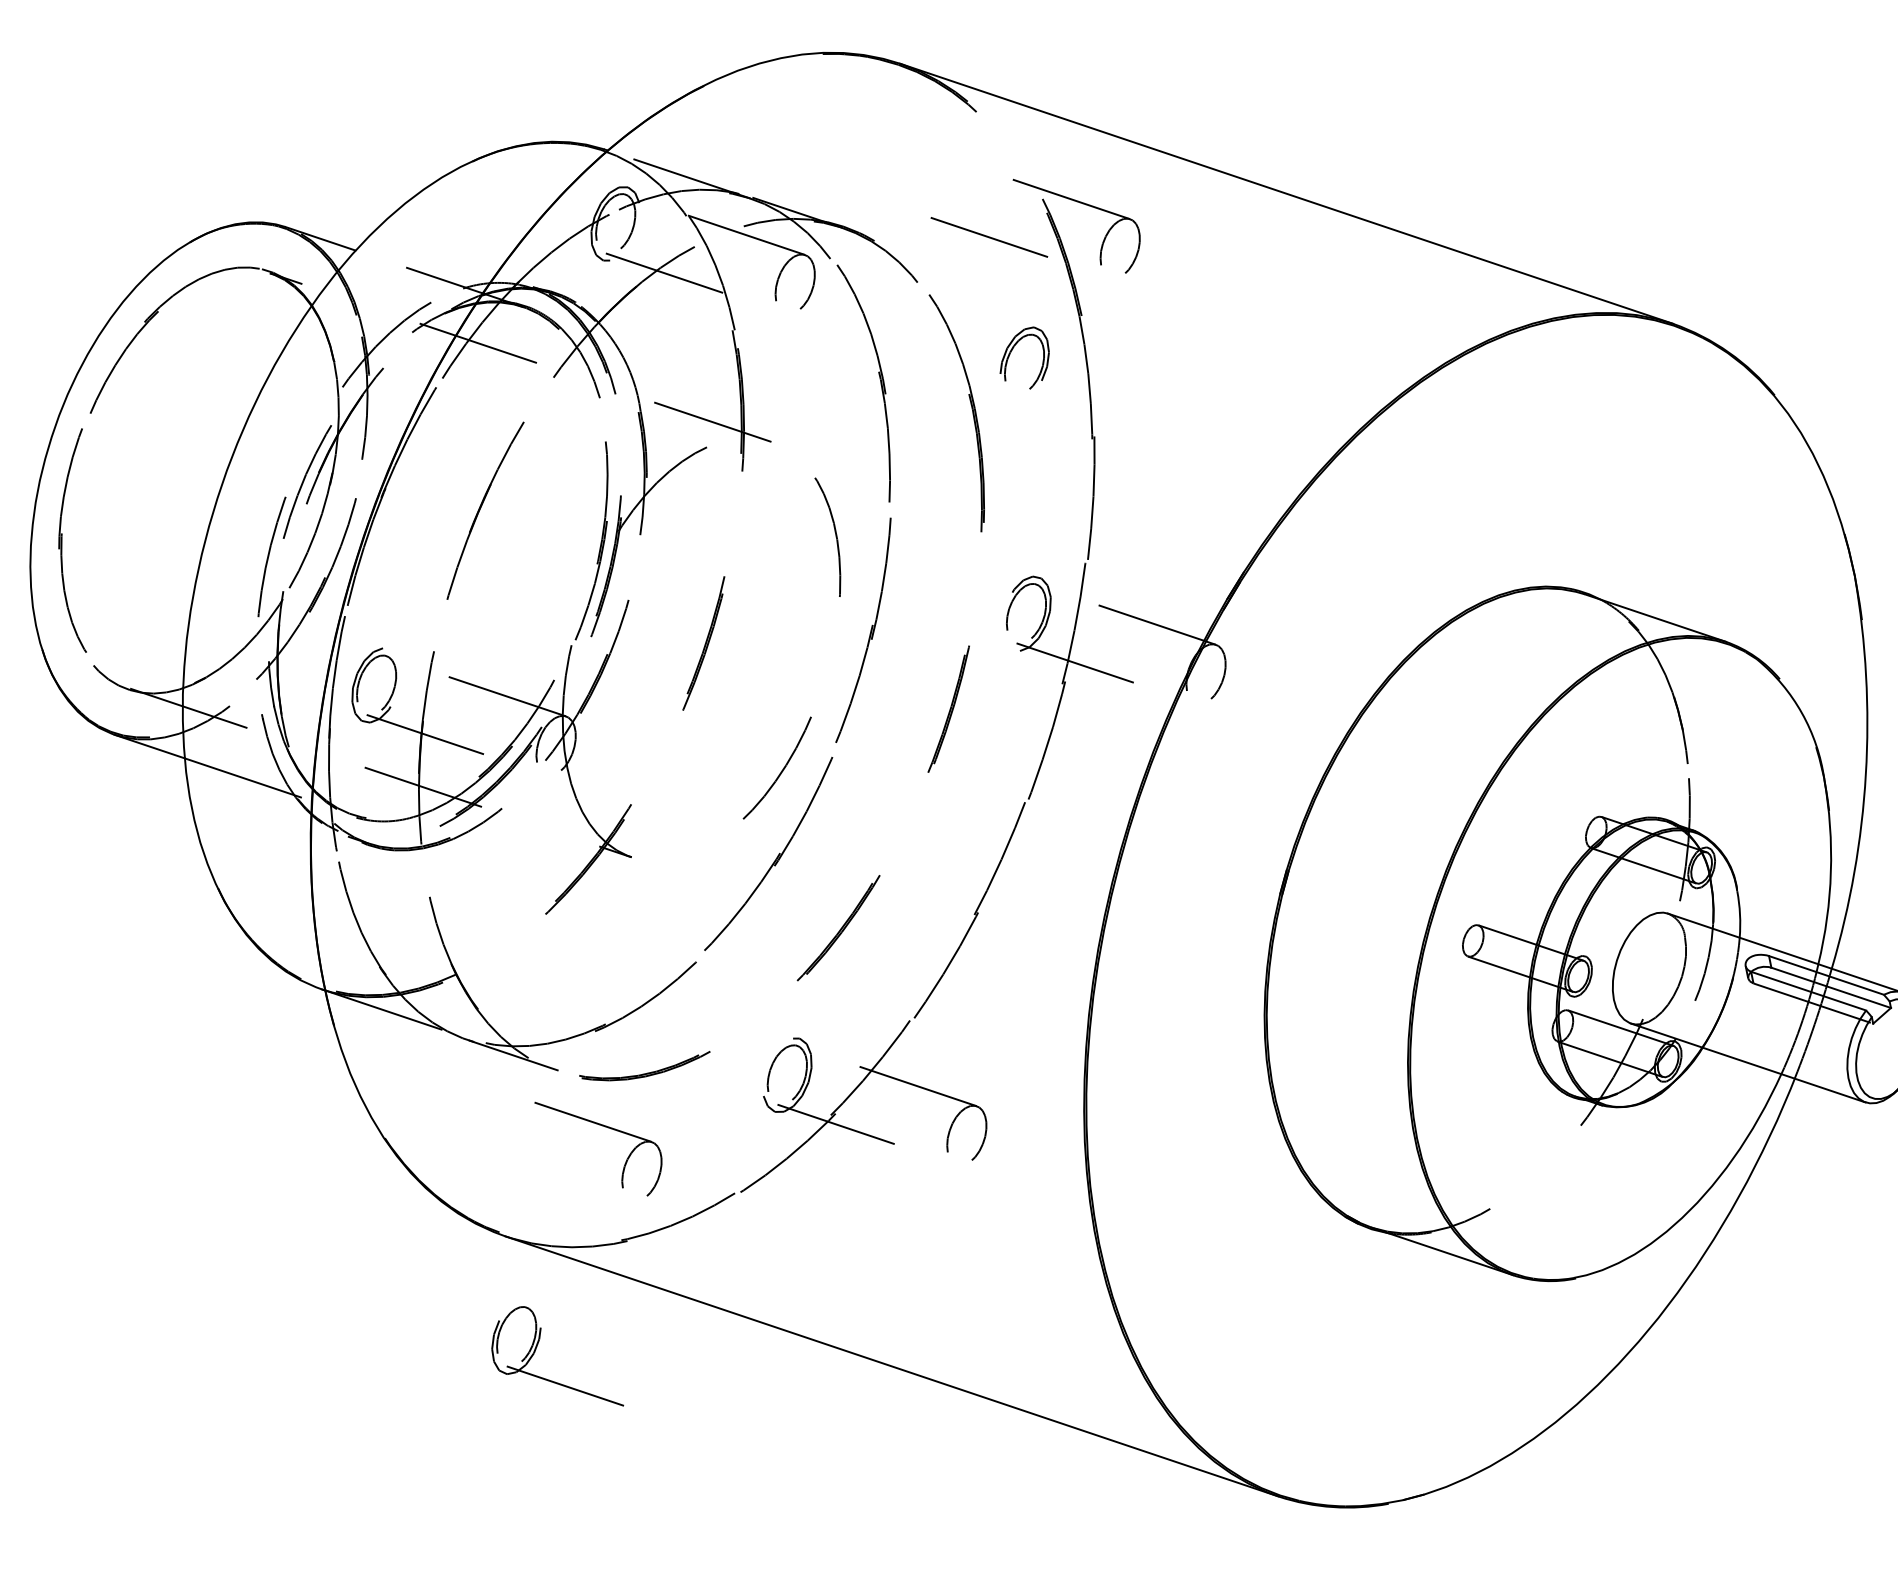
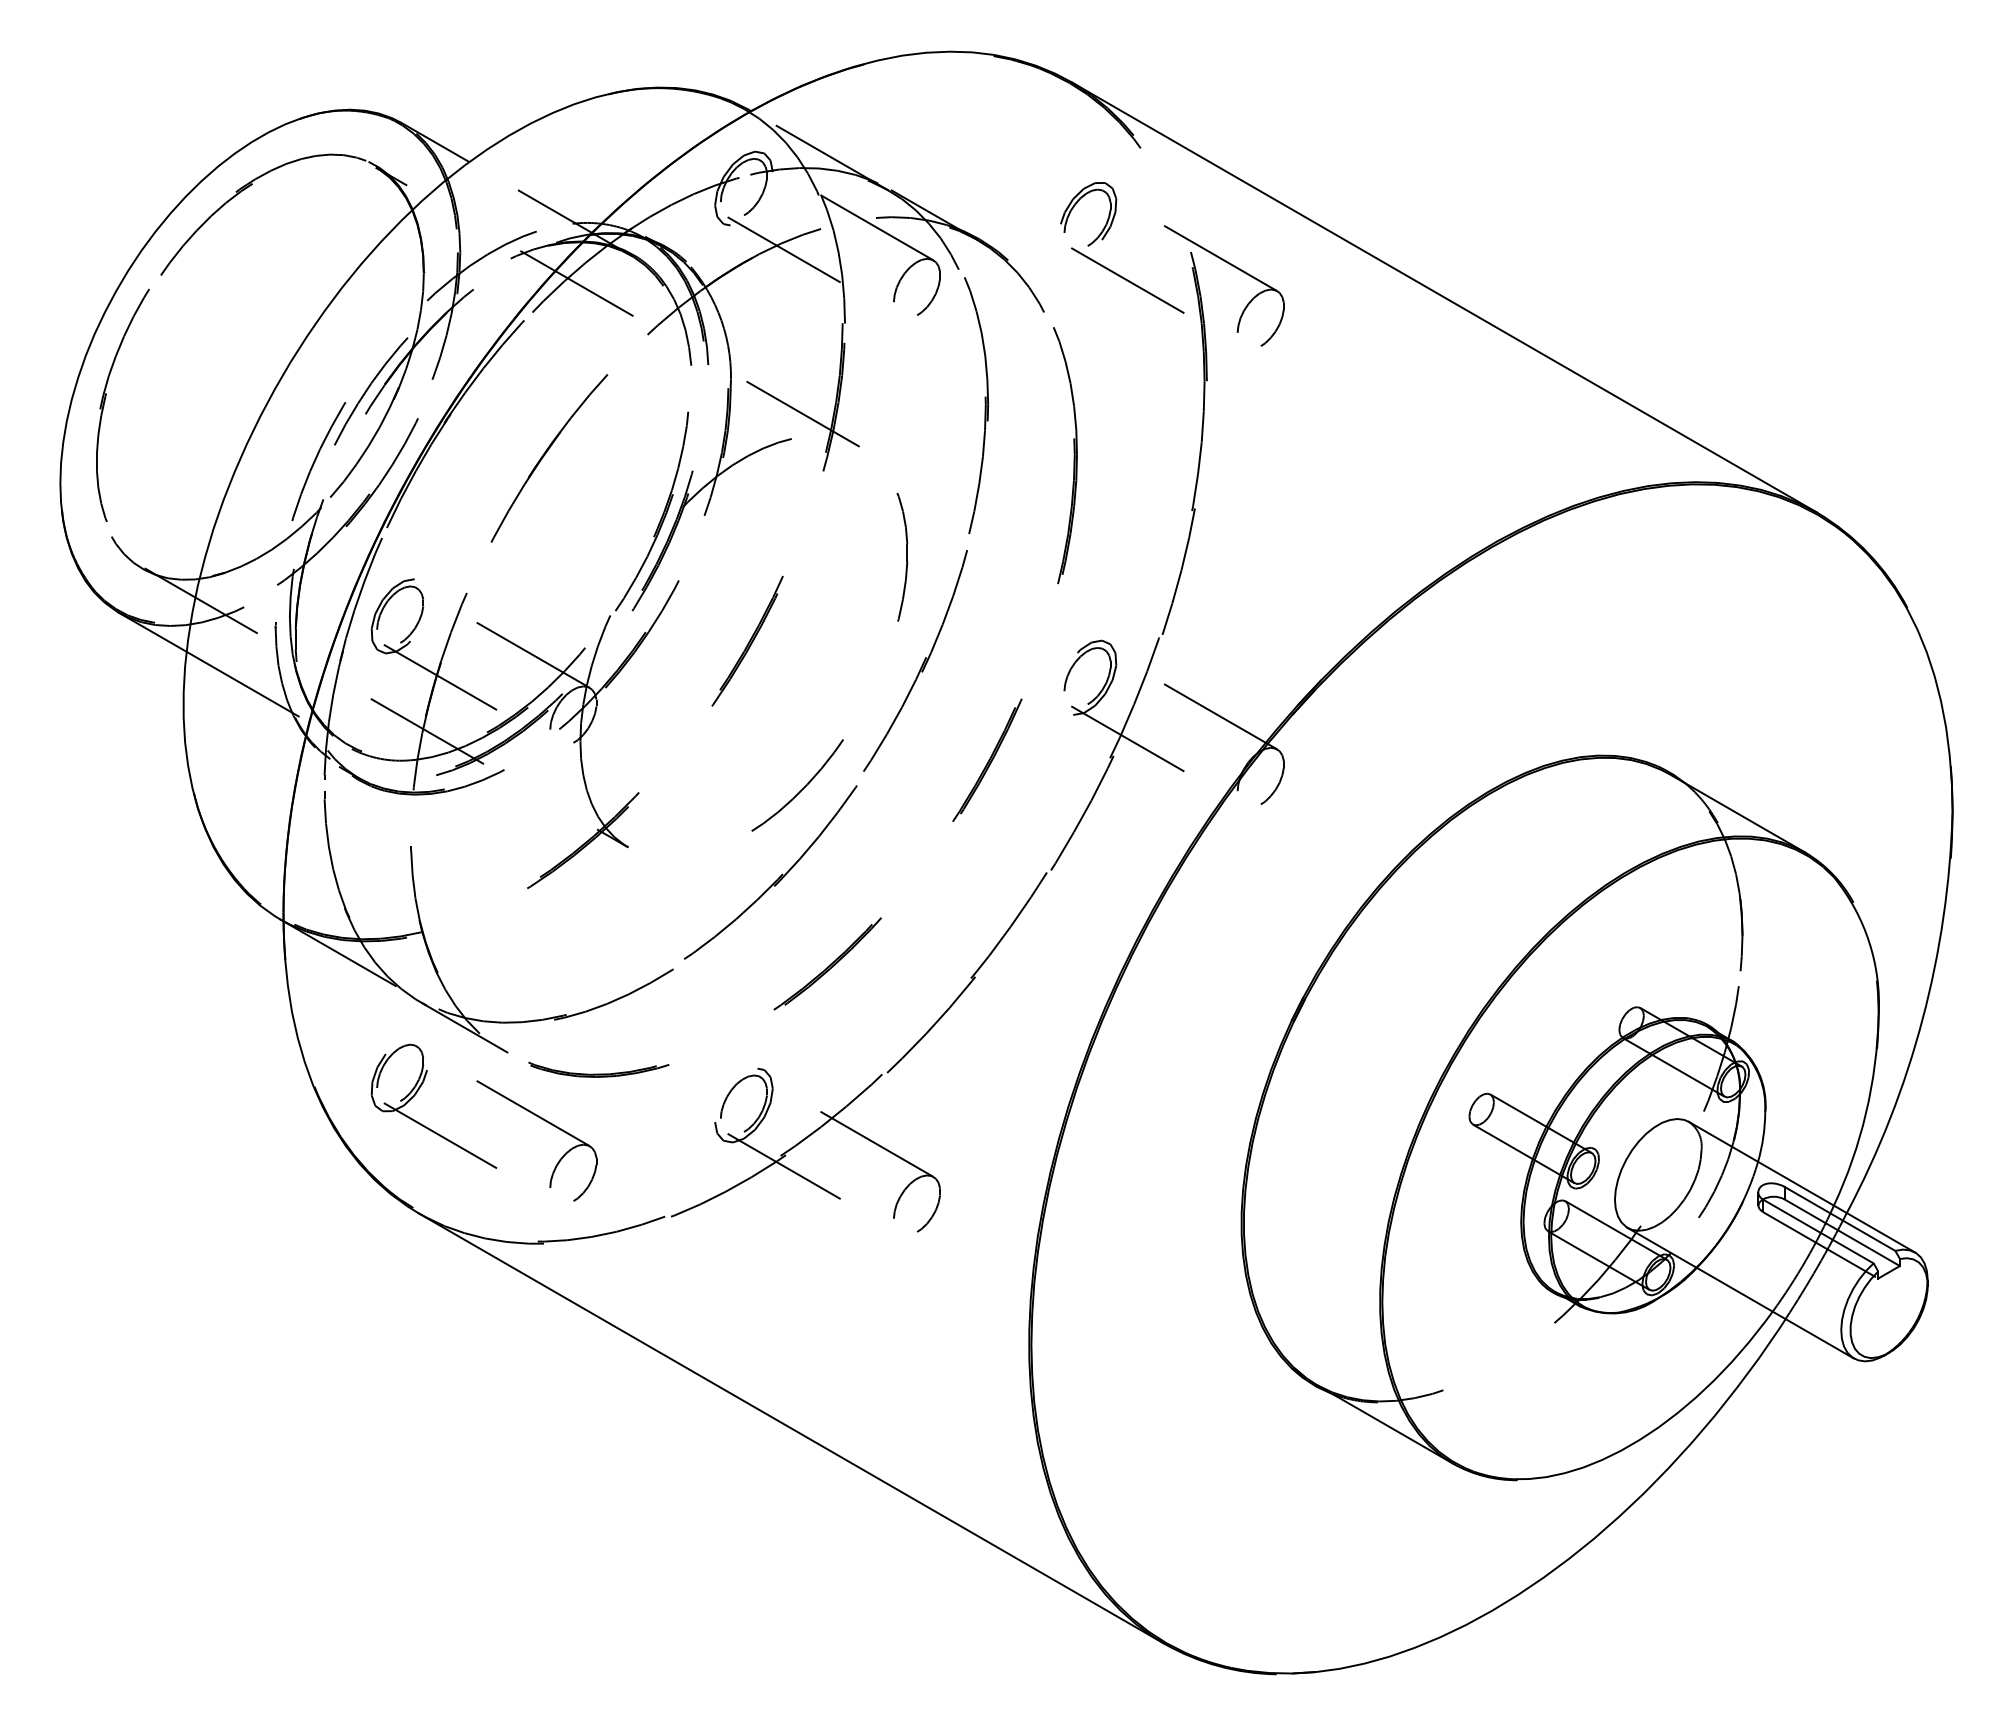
part: (1012, 351) -> (1077, 203), moved
part: (535, 1352) -> (416, 1094), moved

